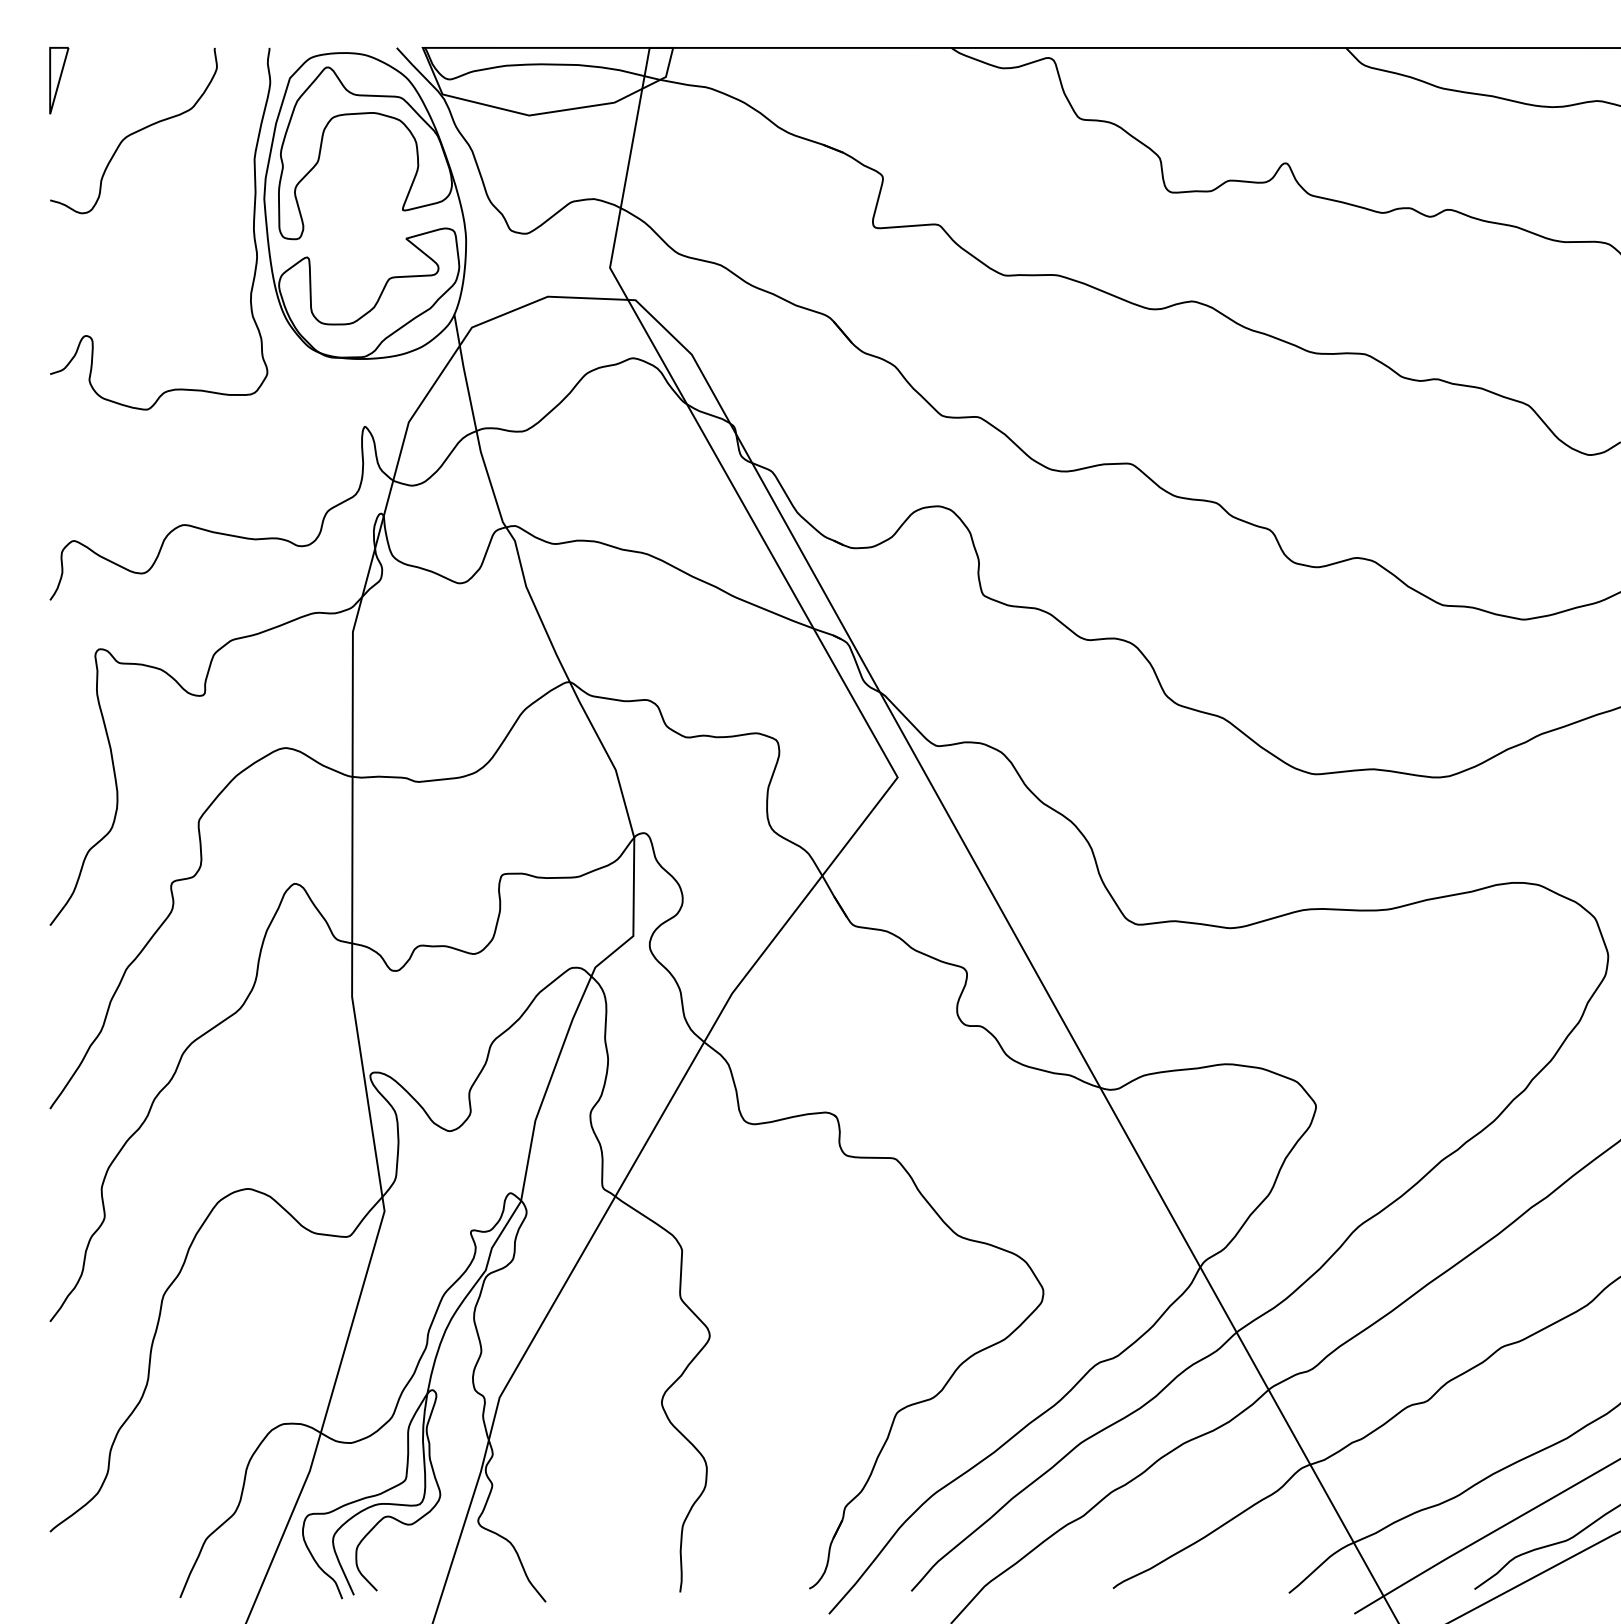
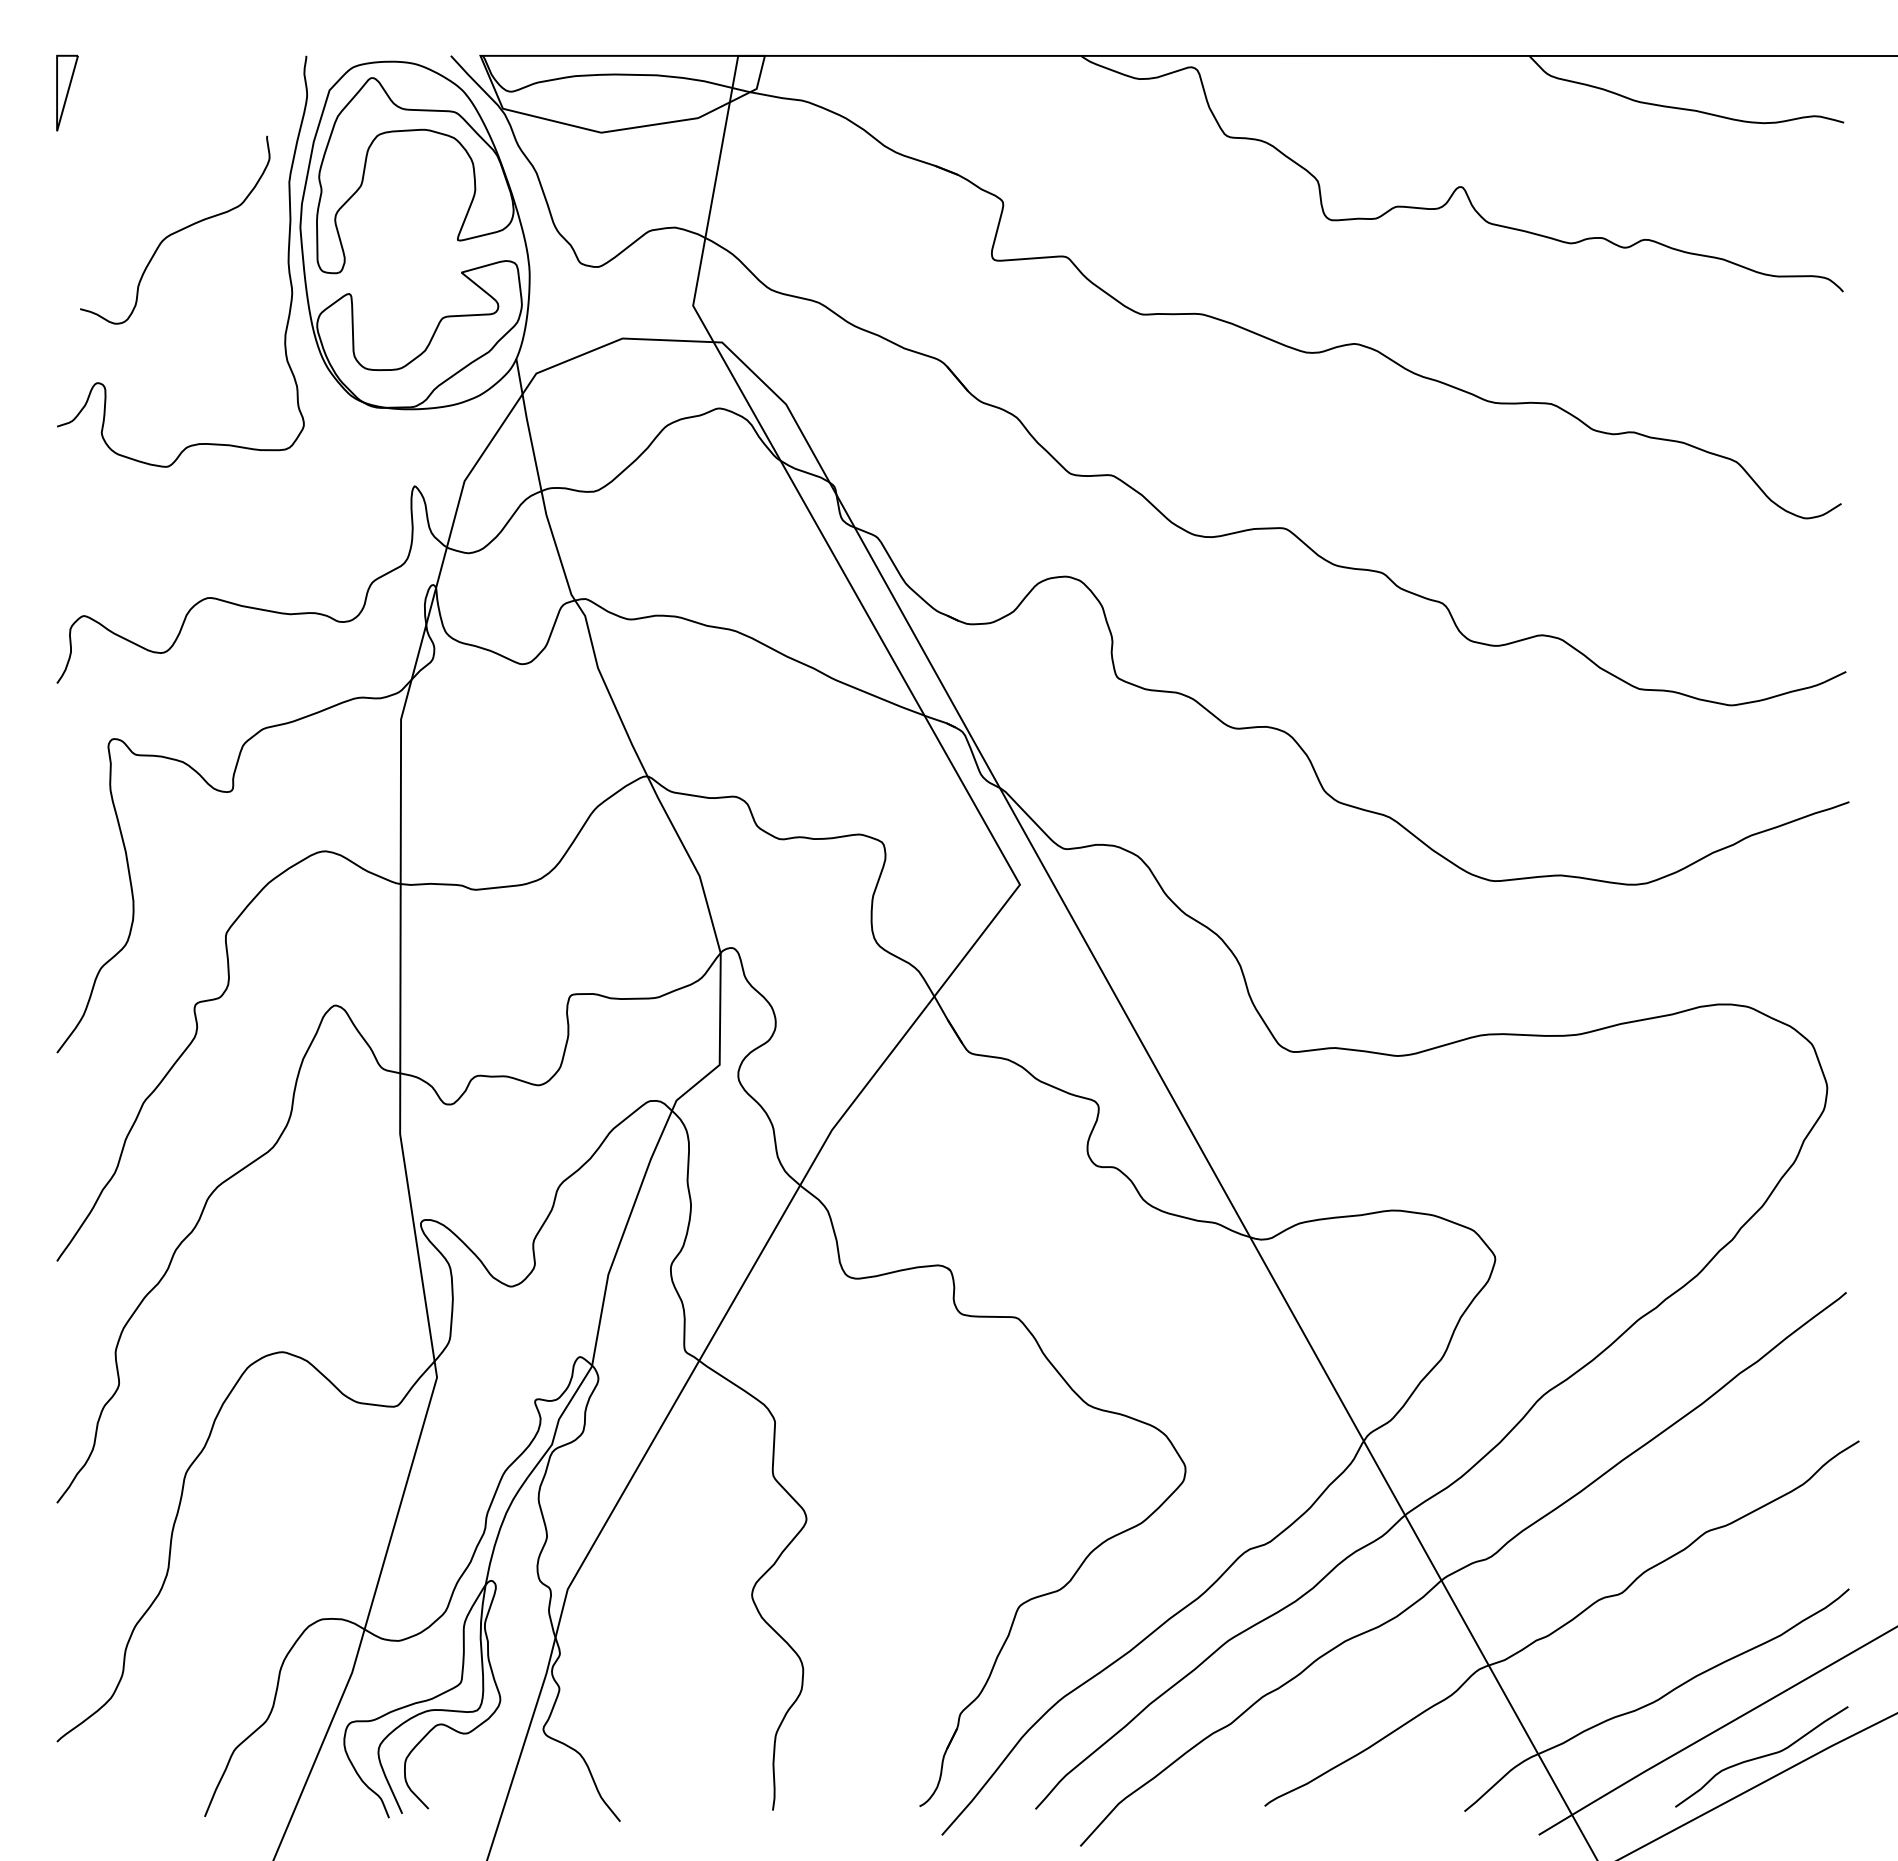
curve: (134, 132) -> (175, 231), moved

